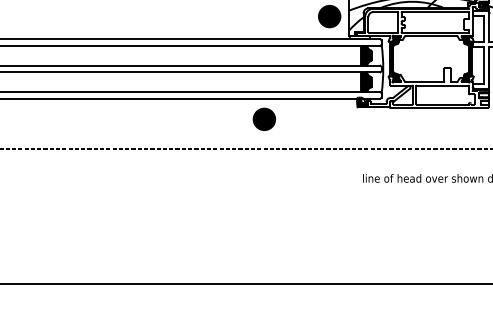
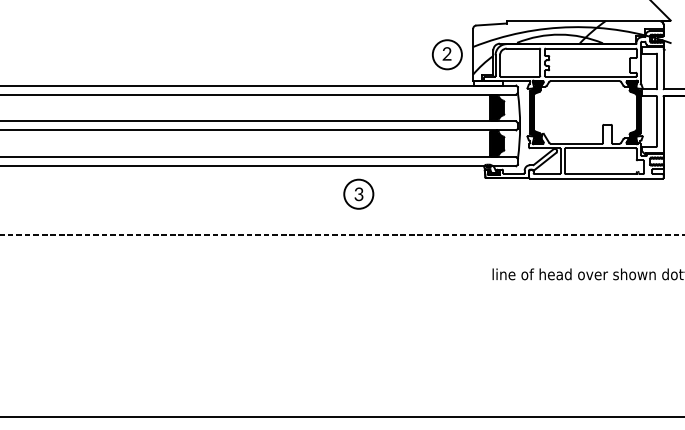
fill: (329, 16) -> (446, 54), removed
fill: (264, 118) -> (358, 193), removed

